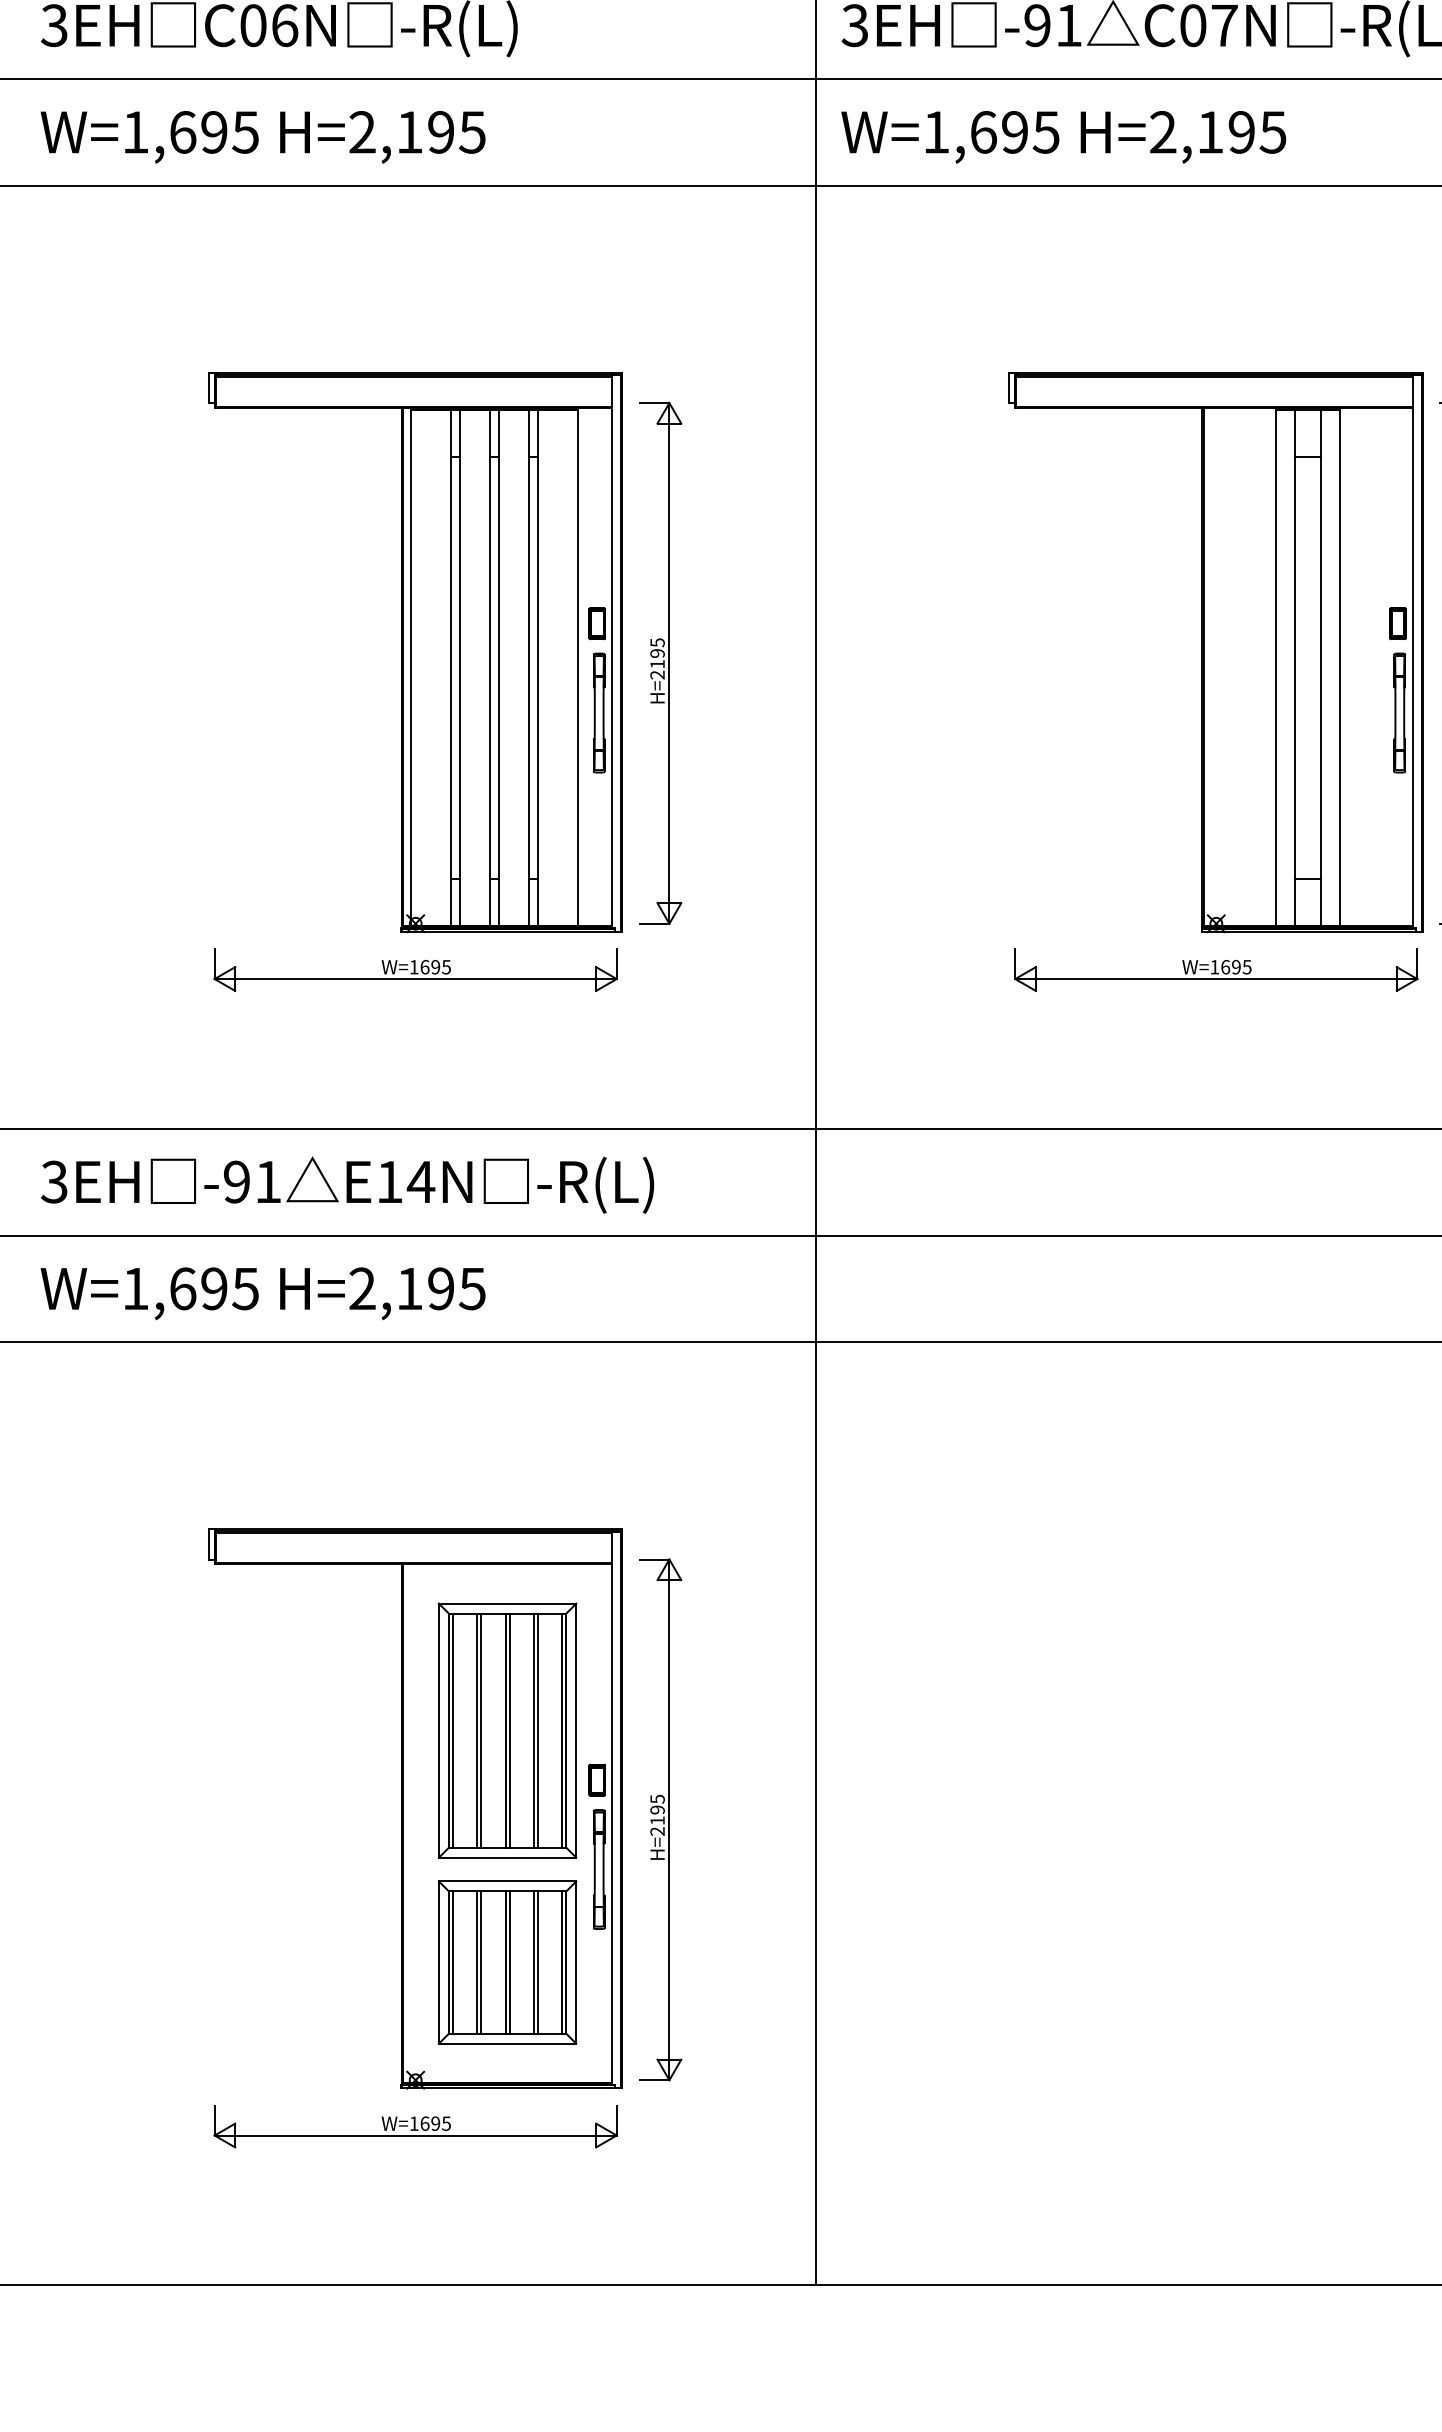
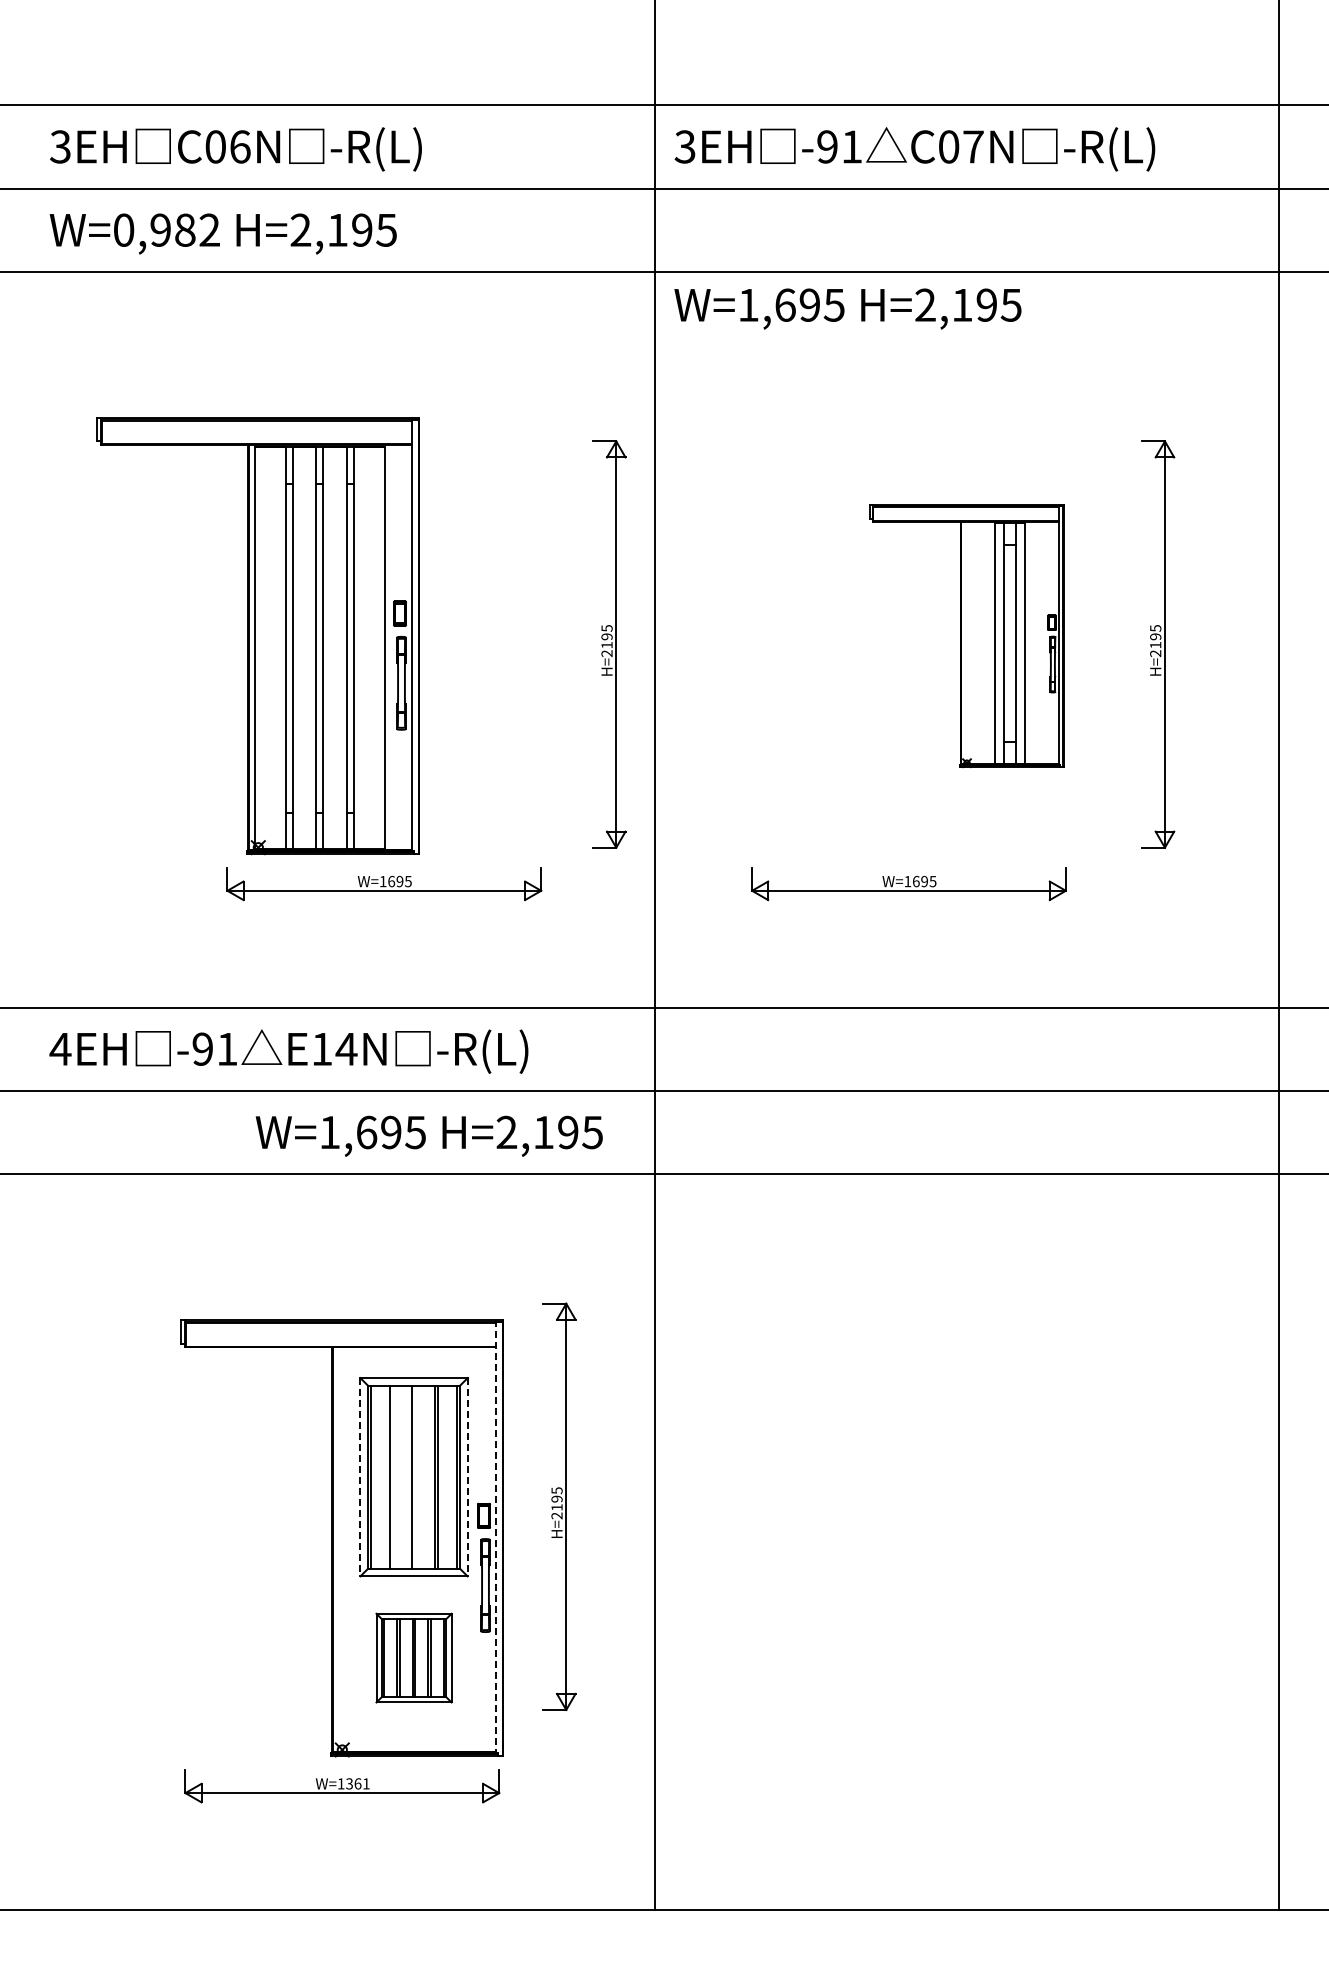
text: (190, 131) -> (166, 229), W=1,695 -> W=0,982
text: (1063, 136) -> (847, 308), moved
part: (414, 653) -> (257, 636), moved
part: (1215, 653) -> (966, 636), size x0.6
part: (660, 663) -> (609, 644), moved
part: (415, 970) -> (384, 884), moved
part: (1215, 970) -> (908, 884), moved
text: (54, 1181) -> (60, 1048), 3EH -> 4EH
text: (262, 1292) -> (428, 1135), moved
line: (481, 1729) -> (393, 1476), removed
line: (509, 1729) -> (415, 1476), removed
line: (438, 1730) -> (360, 1477), solid -> dashed
line: (576, 1730) -> (467, 1477), solid -> dashed
line: (612, 1806) -> (495, 1536), solid -> dashed
part: (660, 1819) -> (559, 1506), moved
part: (506, 1961) -> (413, 1657), size x0.7
text: (435, 2123) -> (357, 1783), W=1695 -> W=1361

